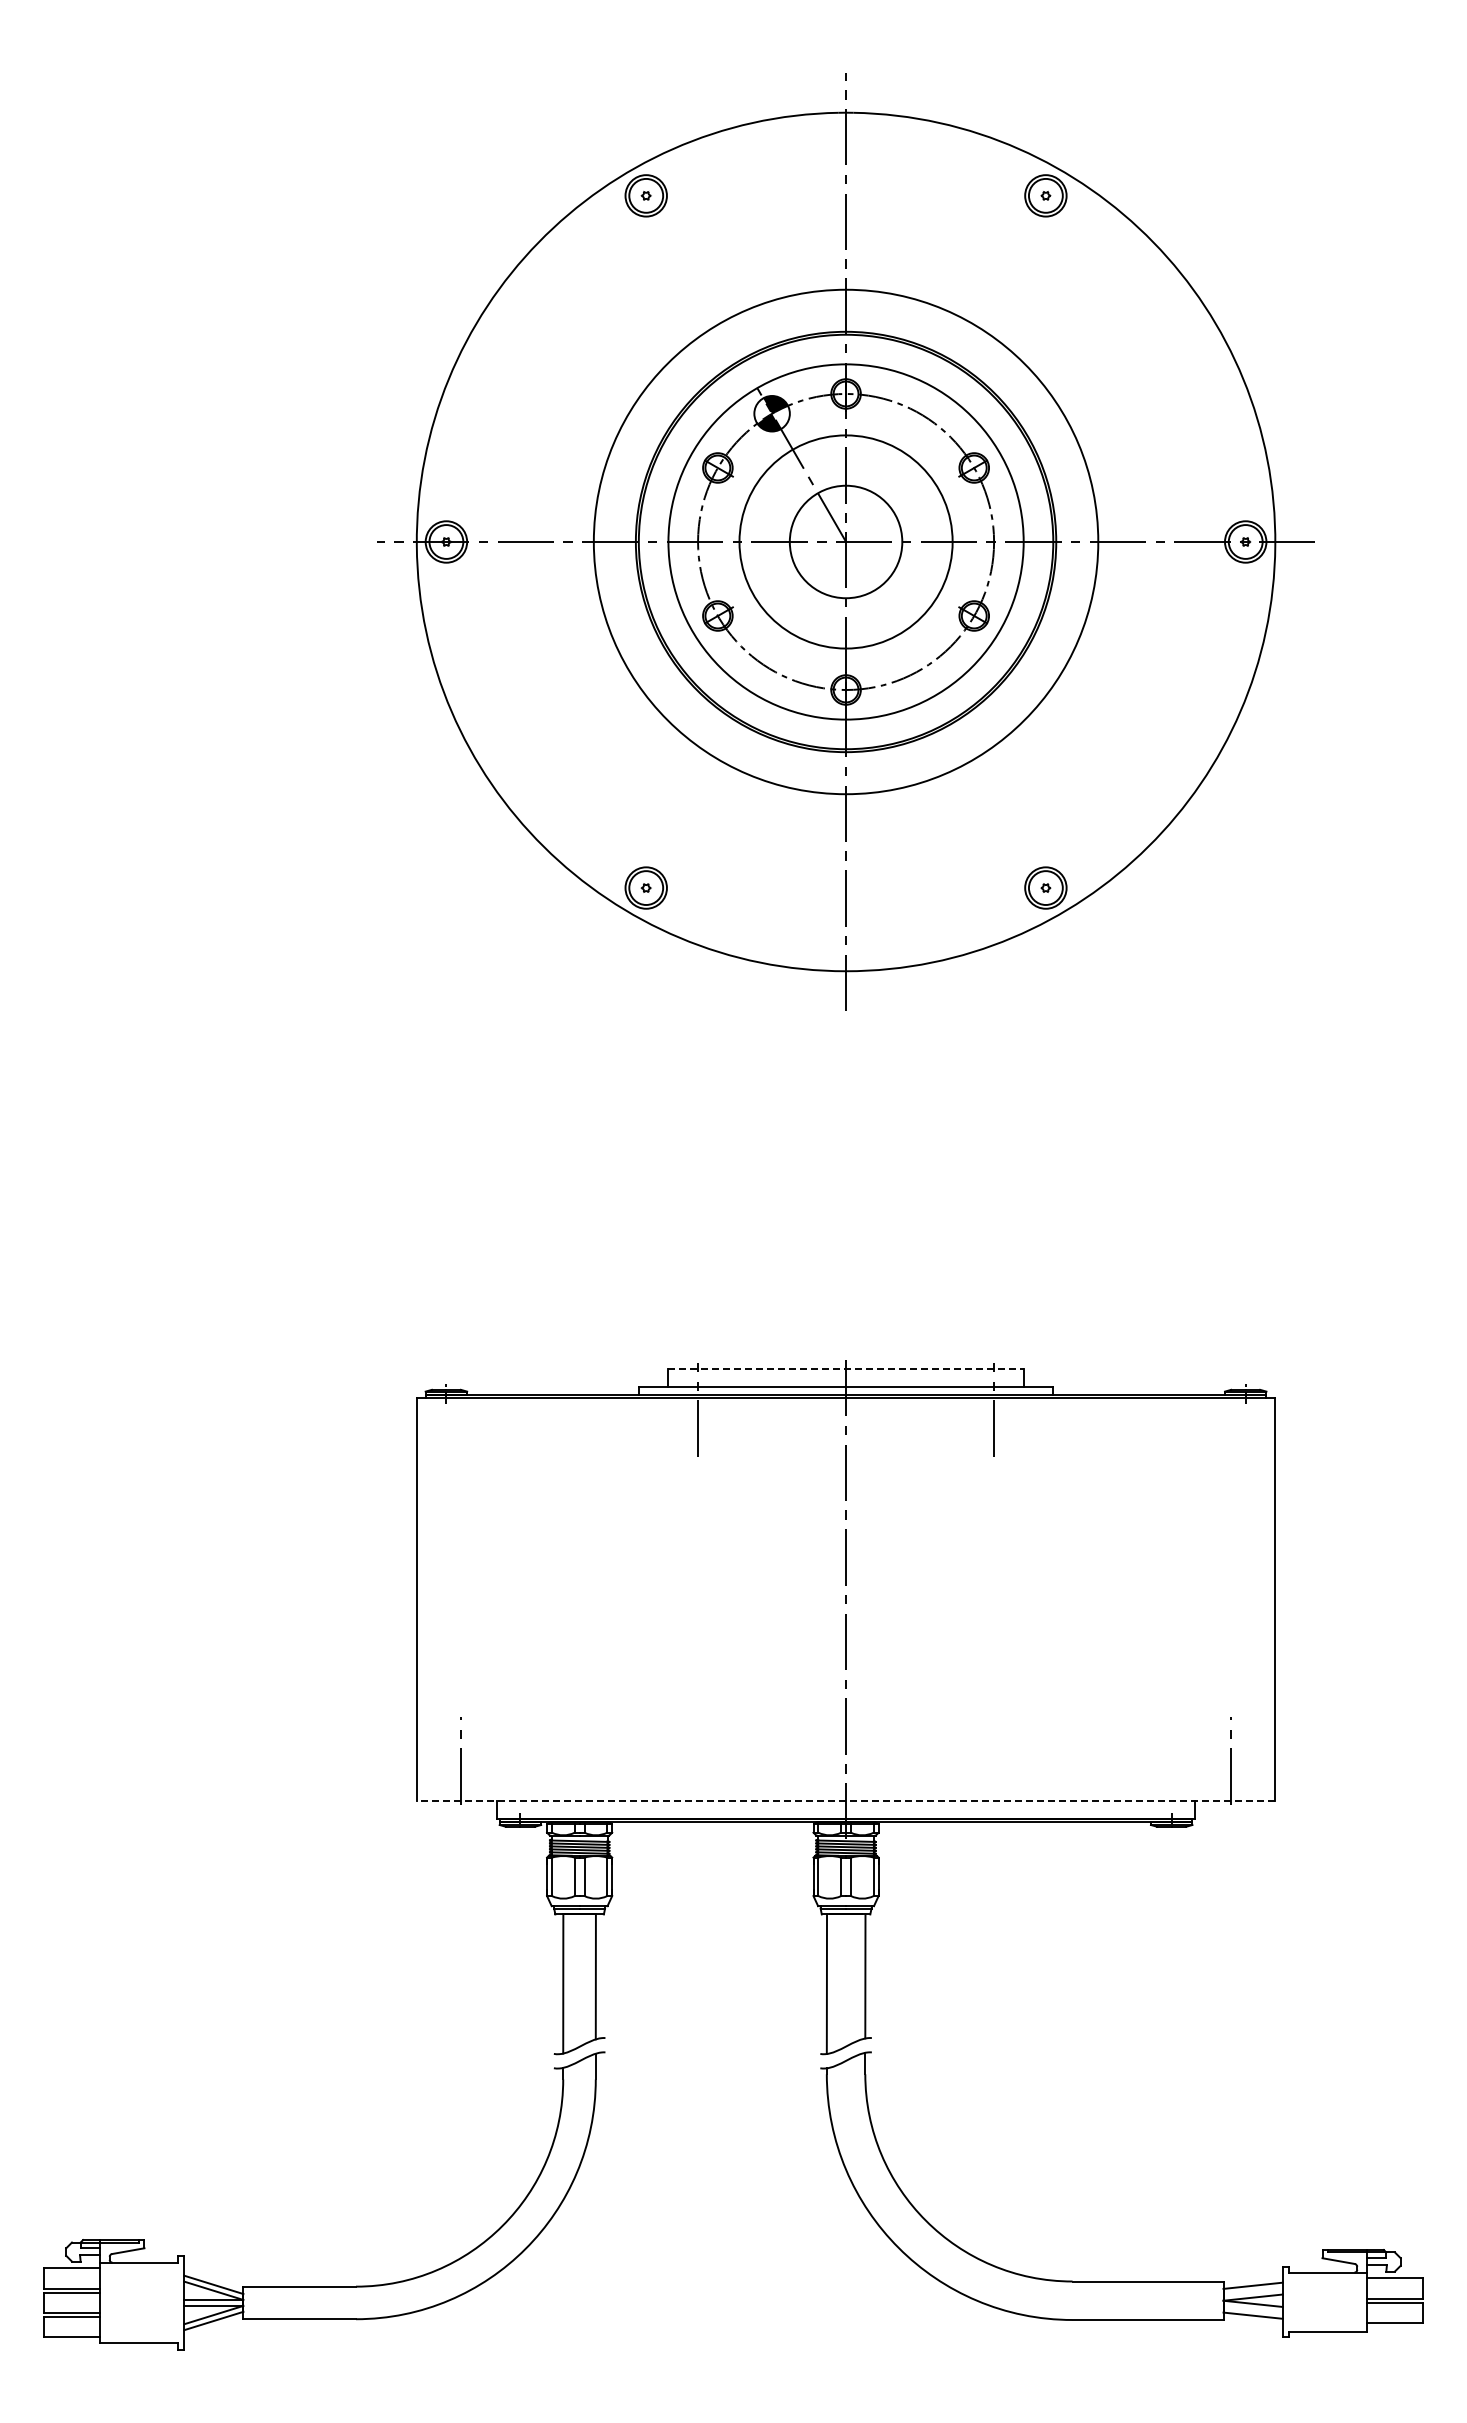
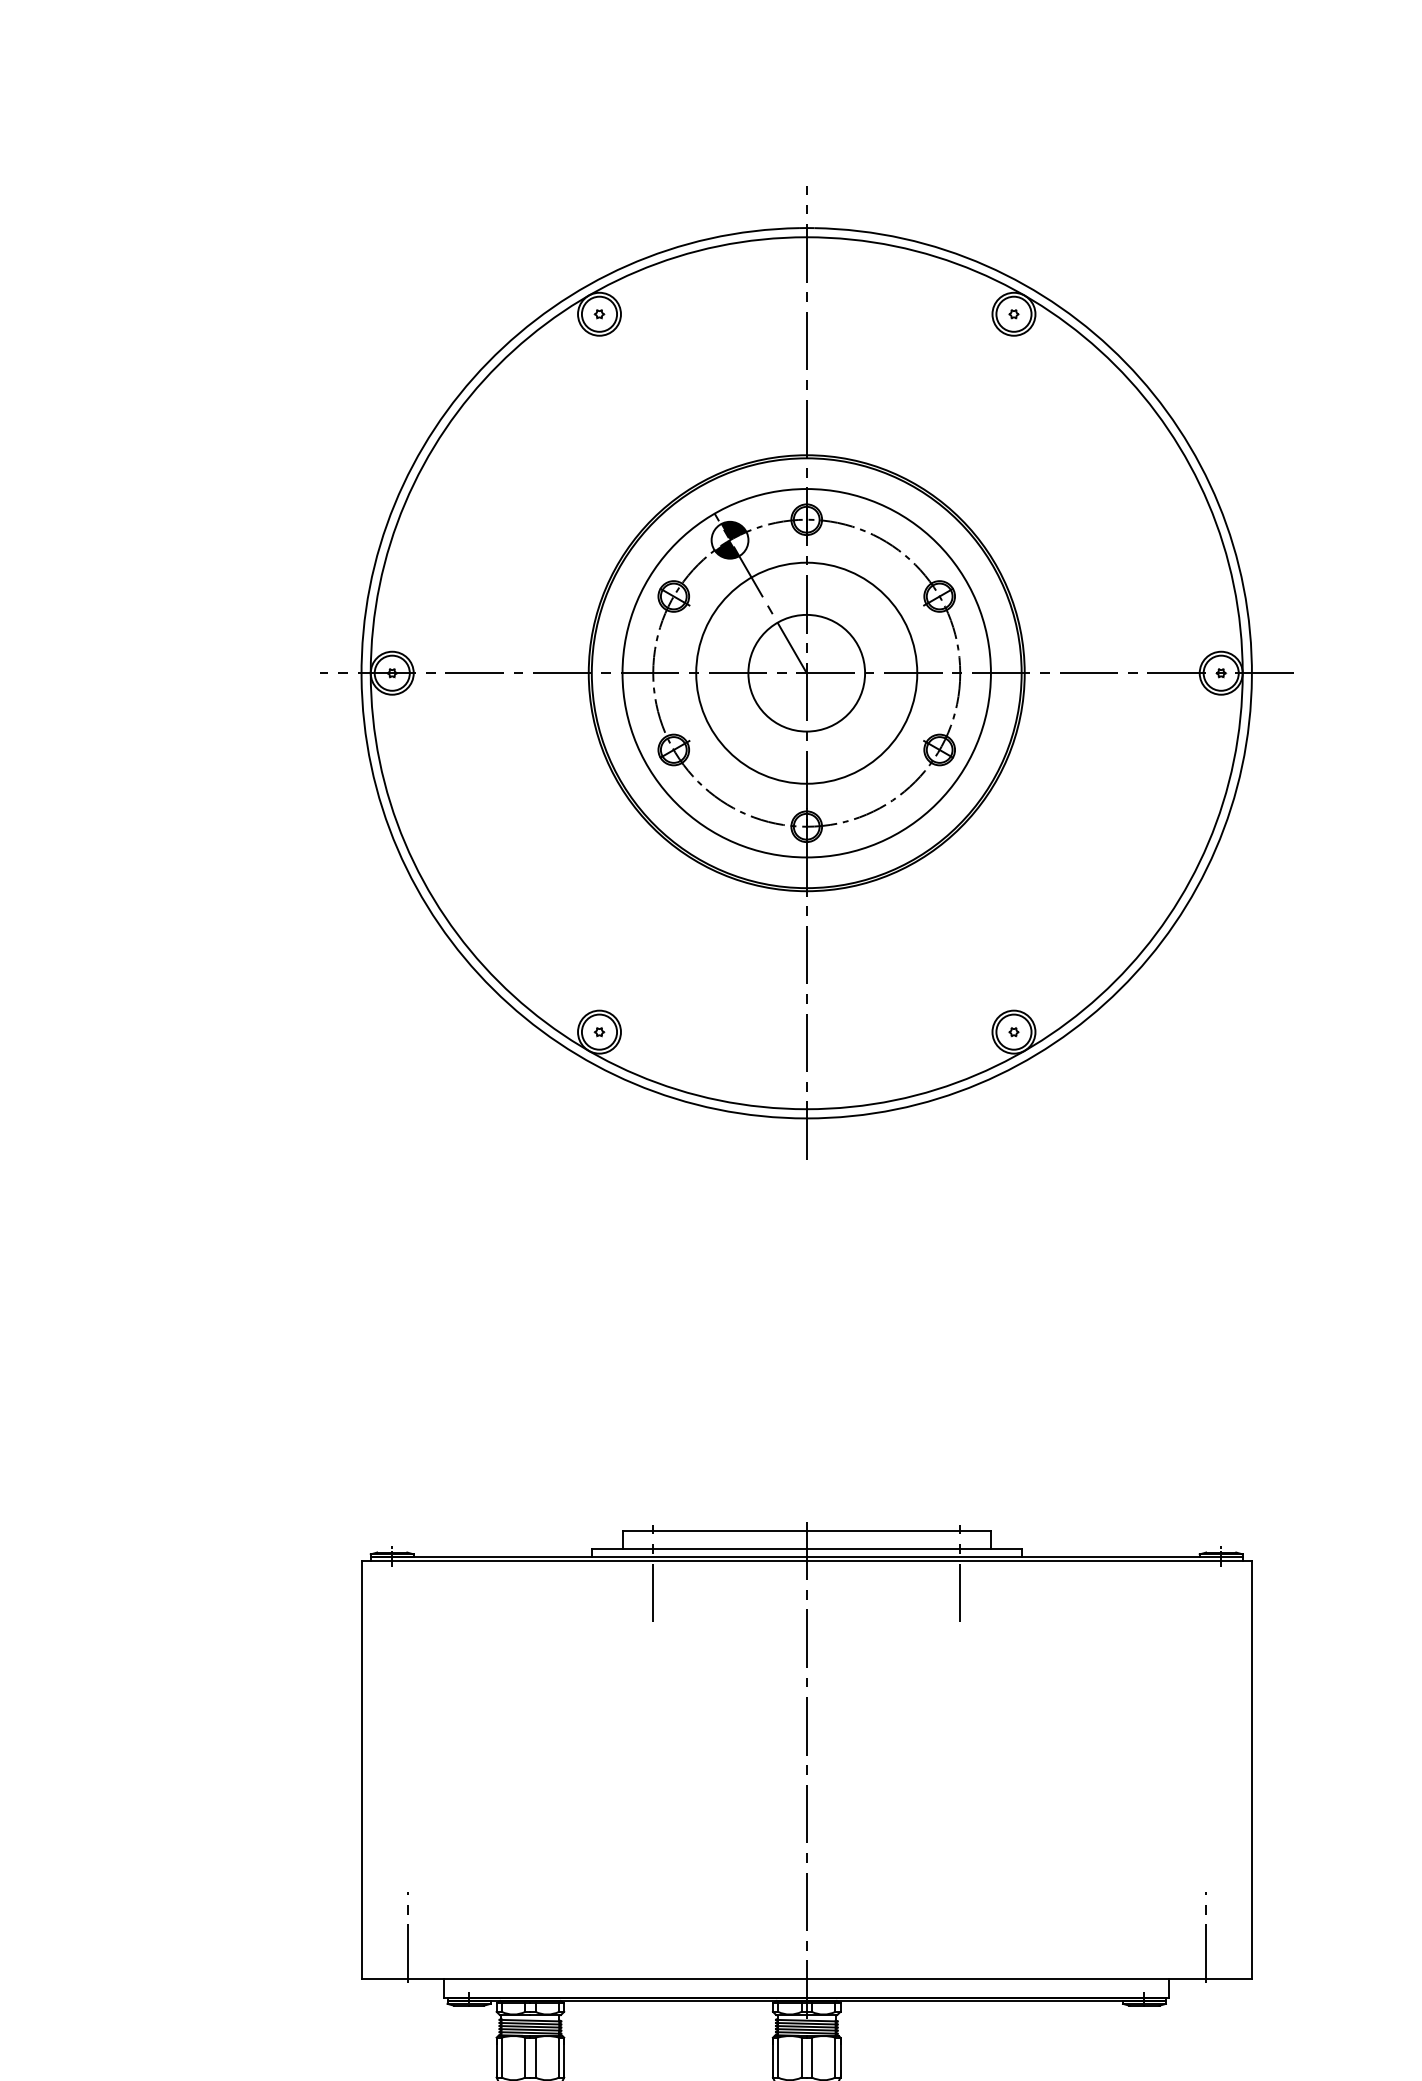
circle: (845, 541) -> (806, 672), size x1.67
line: (846, 1369) -> (807, 1531), dashed -> solid
line: (845, 1801) -> (806, 1979), dashed -> solid

